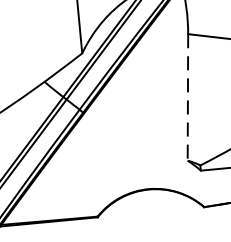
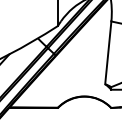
line: (188, 96) -> (108, 52), dashed -> solid

